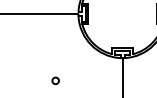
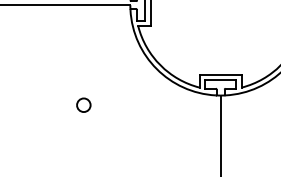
circle: (55, 80) -> (83, 104), moved

